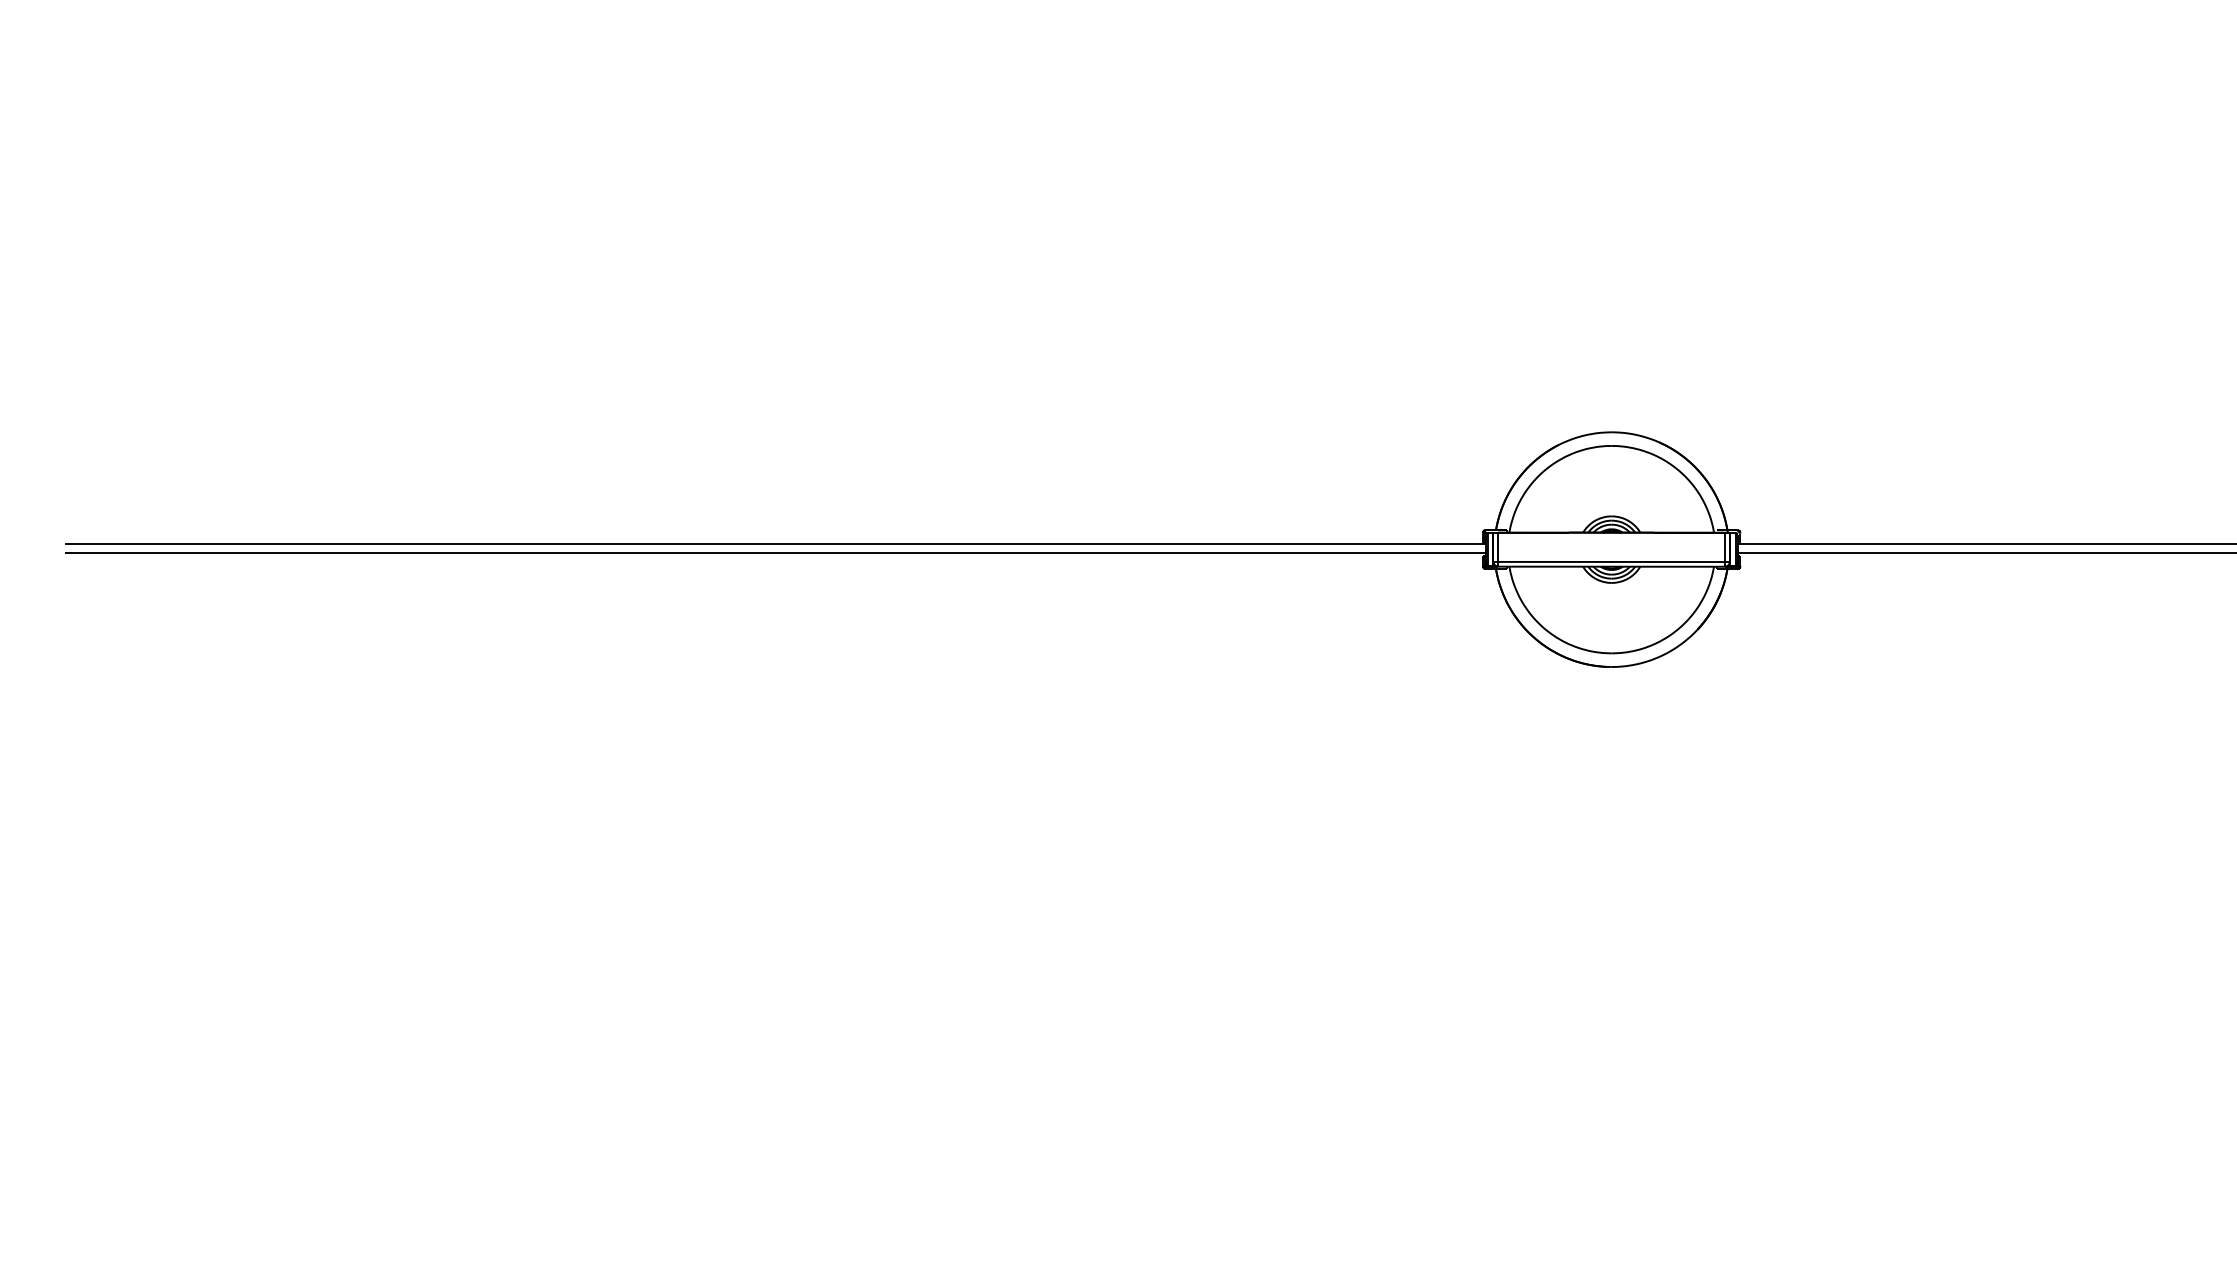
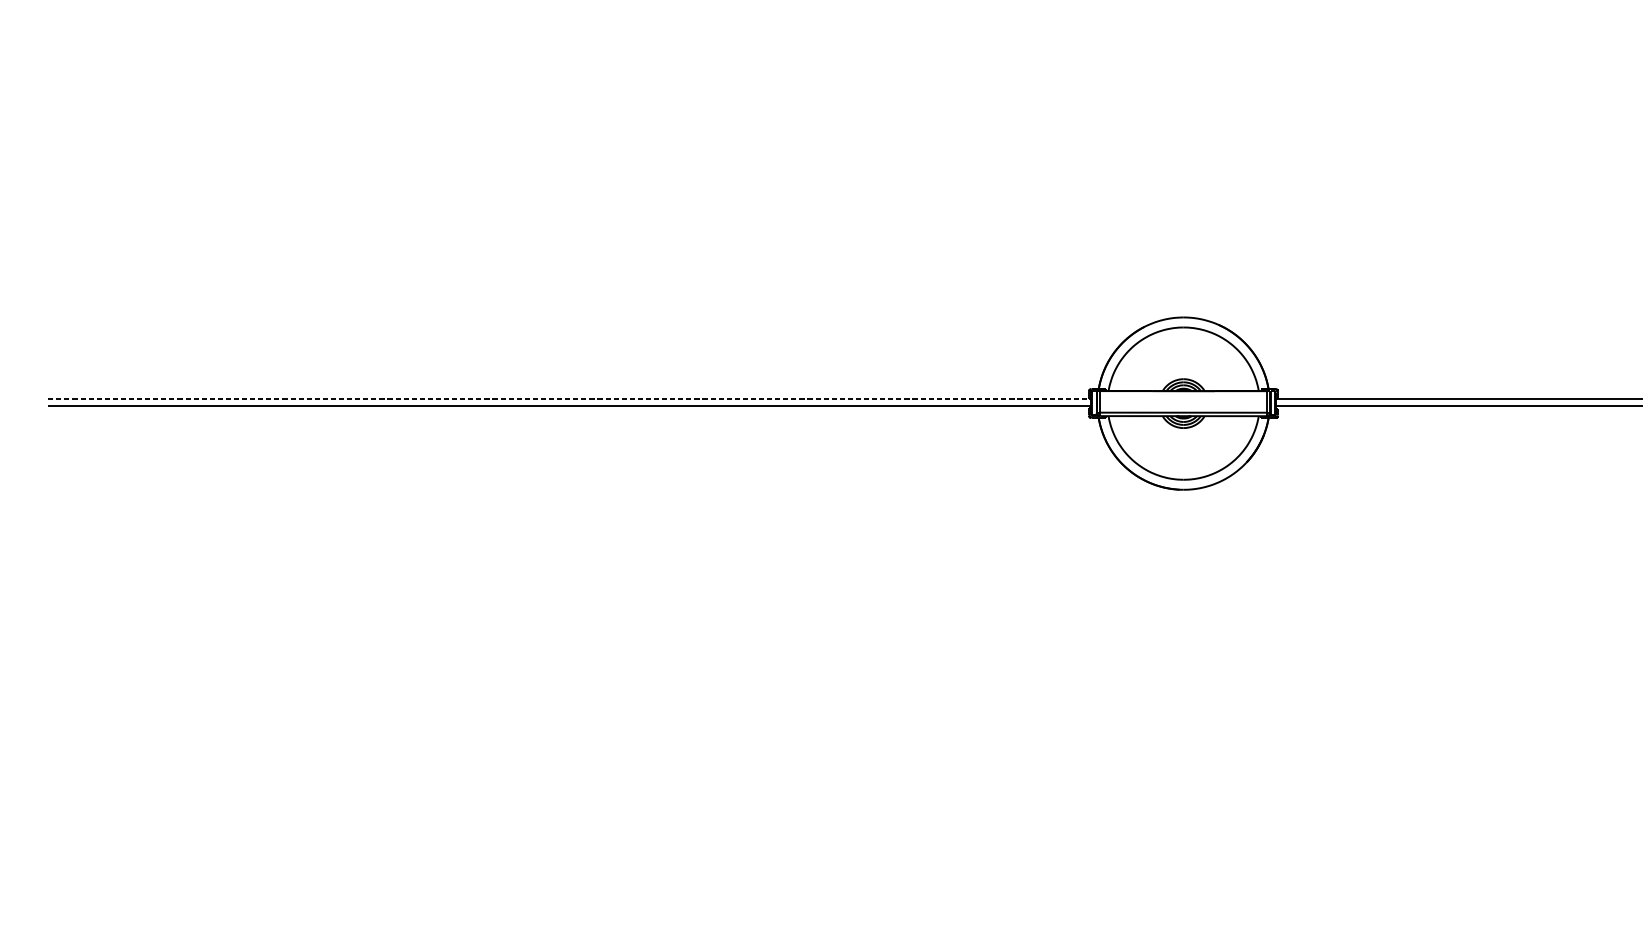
line: (775, 543) -> (569, 399), solid -> dashed

